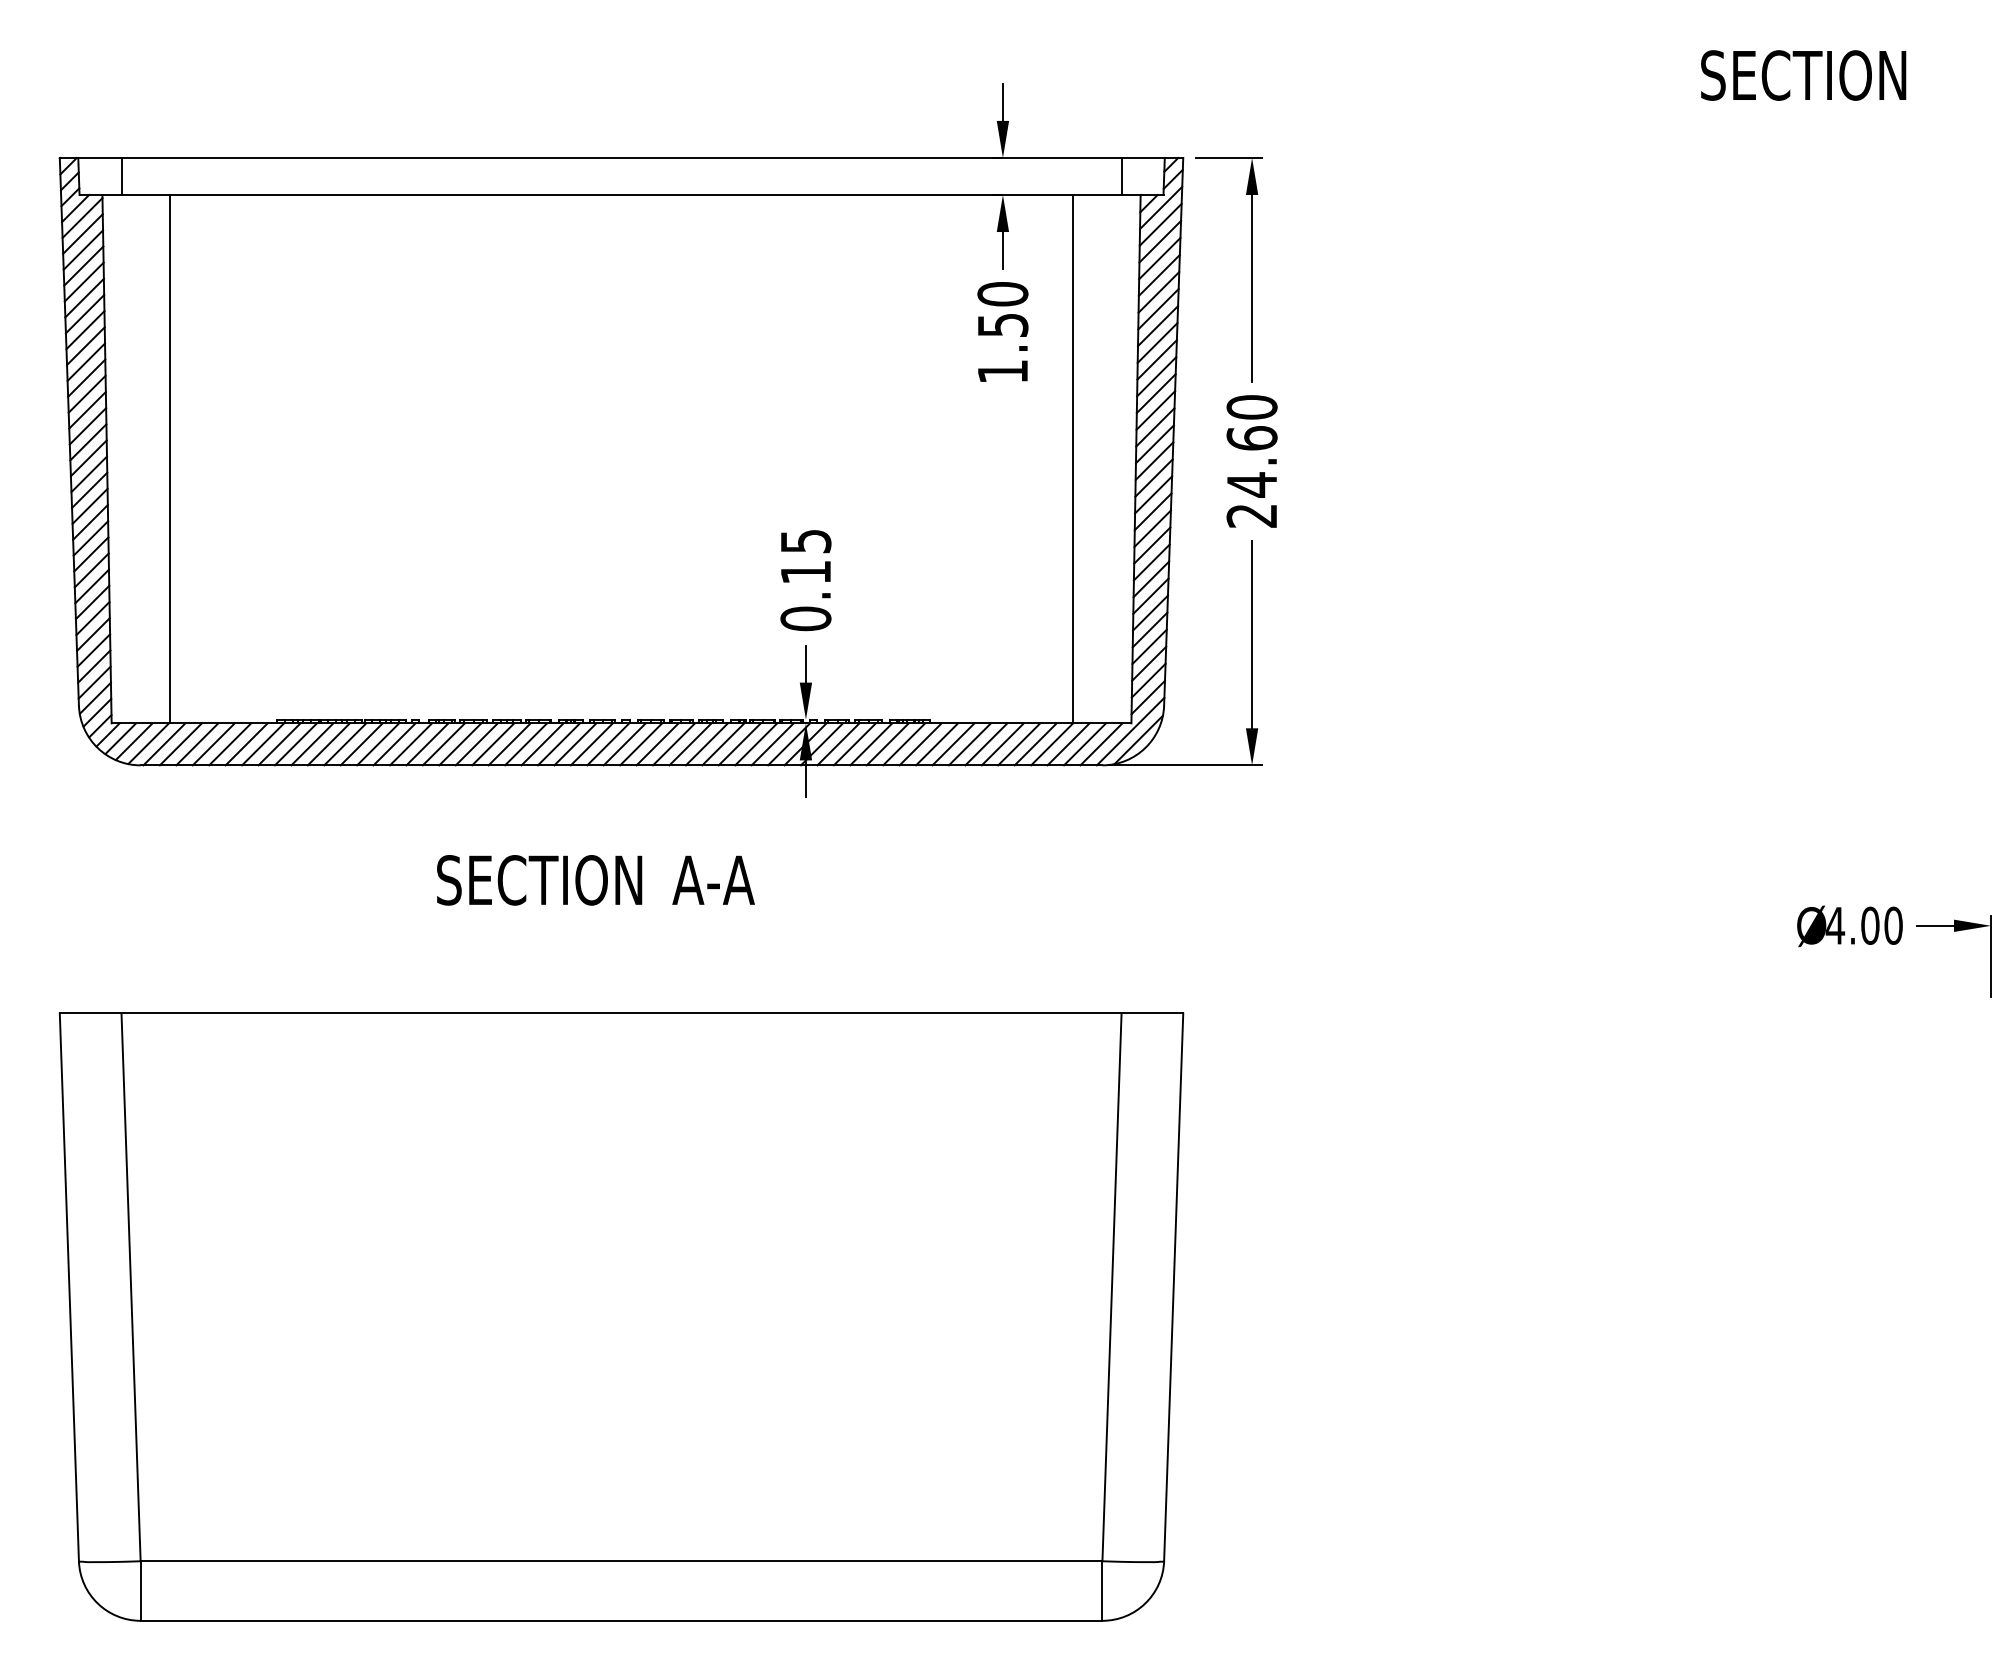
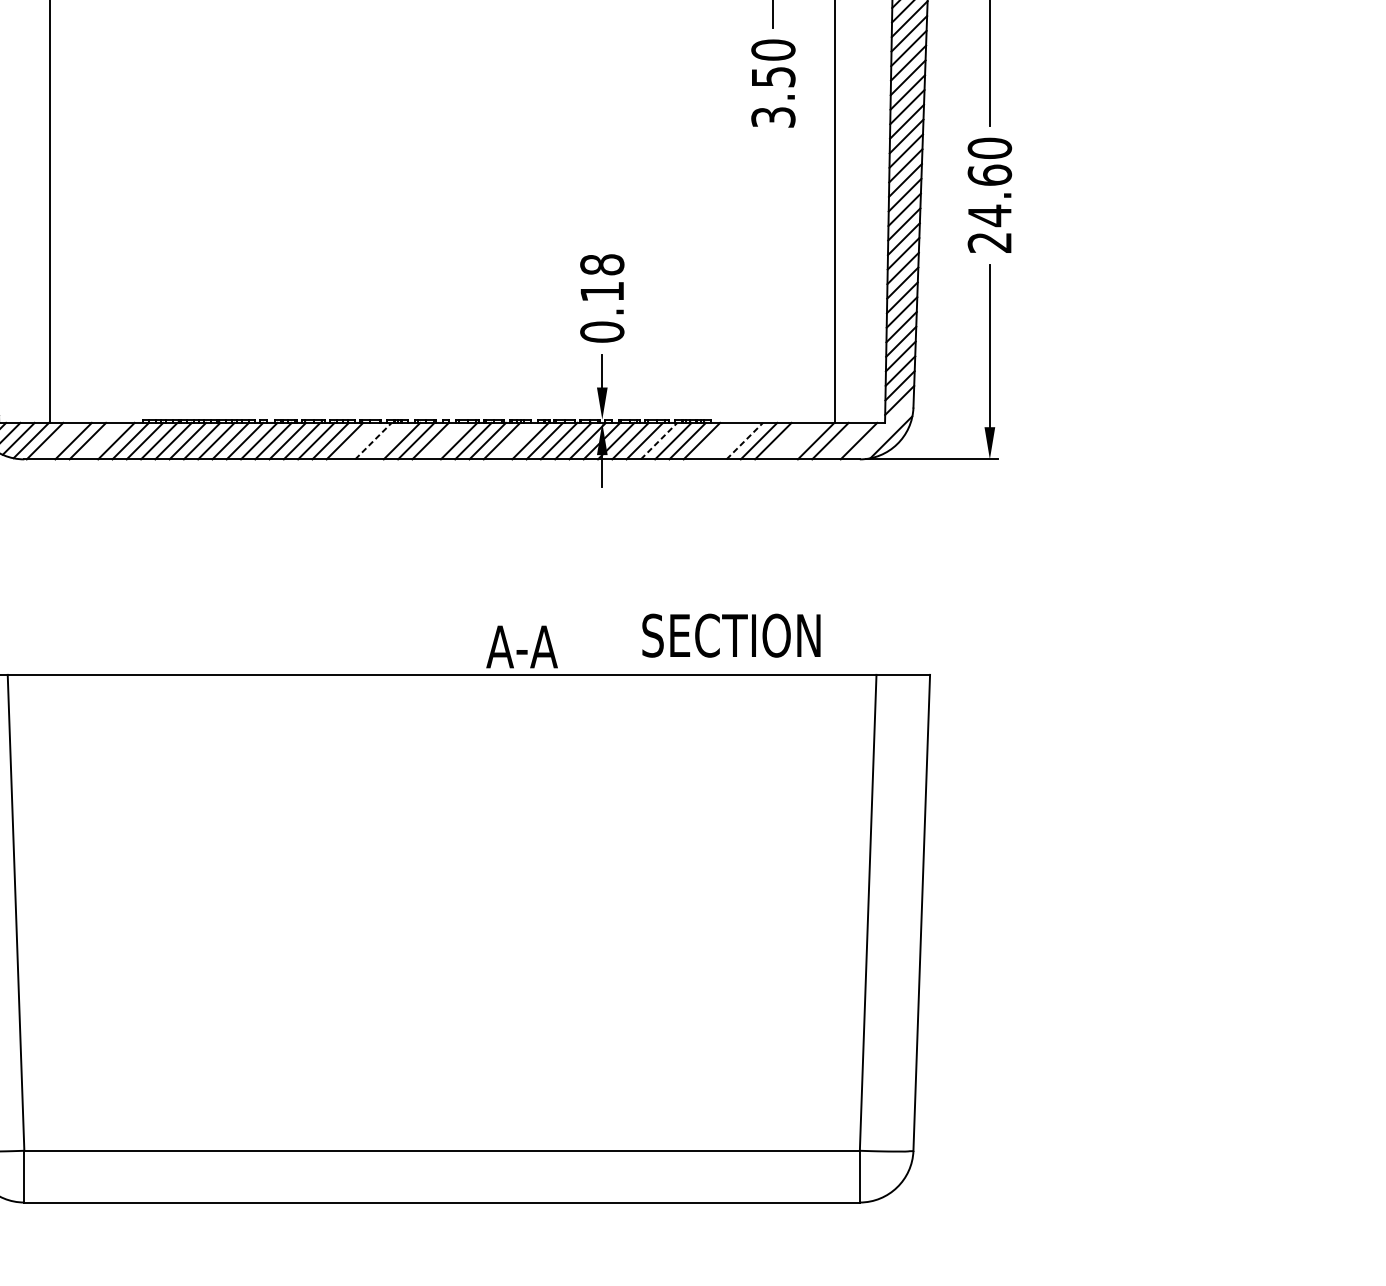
text: (1002, 371) -> (773, 117), 1.50 -> 3.50
text: (805, 541) -> (601, 264), 0.15 -> 0.18
line: (1130, 731) -> (884, 429), removed
line: (180, 744) -> (58, 441), removed
line: (230, 744) -> (102, 441), removed
line: (526, 744) -> (359, 441), removed
line: (542, 744) -> (373, 441), solid -> dashed
line: (558, 744) -> (387, 441), removed
line: (624, 744) -> (444, 441), removed
line: (706, 744) -> (515, 441), removed
line: (871, 744) -> (659, 441), solid -> dashed
line: (937, 744) -> (716, 441), removed
line: (953, 744) -> (730, 441), removed
line: (969, 744) -> (744, 441), solid -> dashed
line: (1019, 744) -> (787, 441), removed
line: (1035, 744) -> (801, 441), removed
line: (1085, 744) -> (845, 441), removed
text: (713, 879) -> (521, 646), moved
text: (539, 880) -> (731, 635), moved

